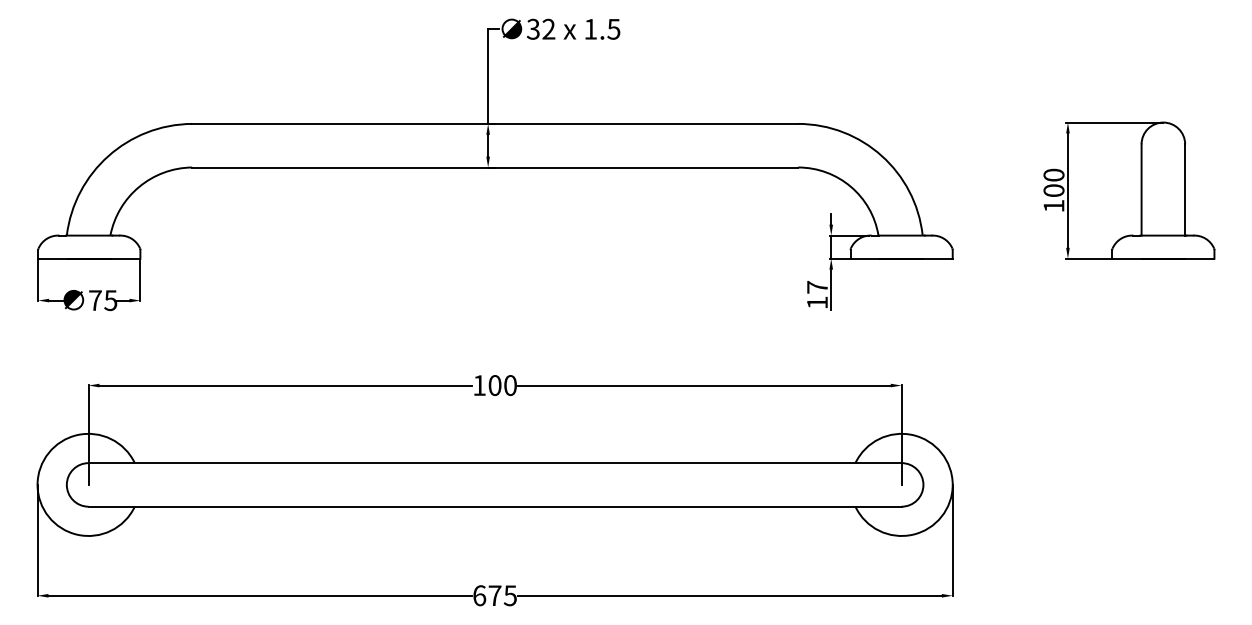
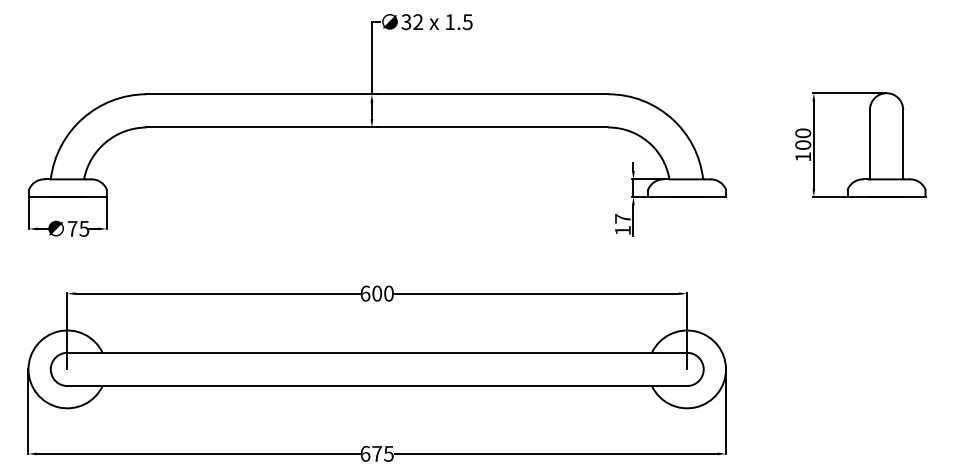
text: (479, 385) -> (365, 293), 100 -> 600

